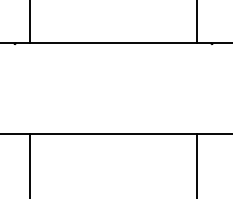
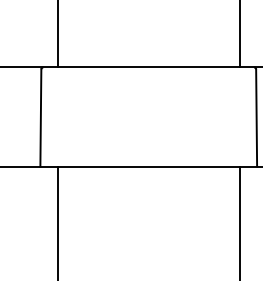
line: (13, 89) -> (40, 117), added
line: (212, 89) -> (256, 117), added

